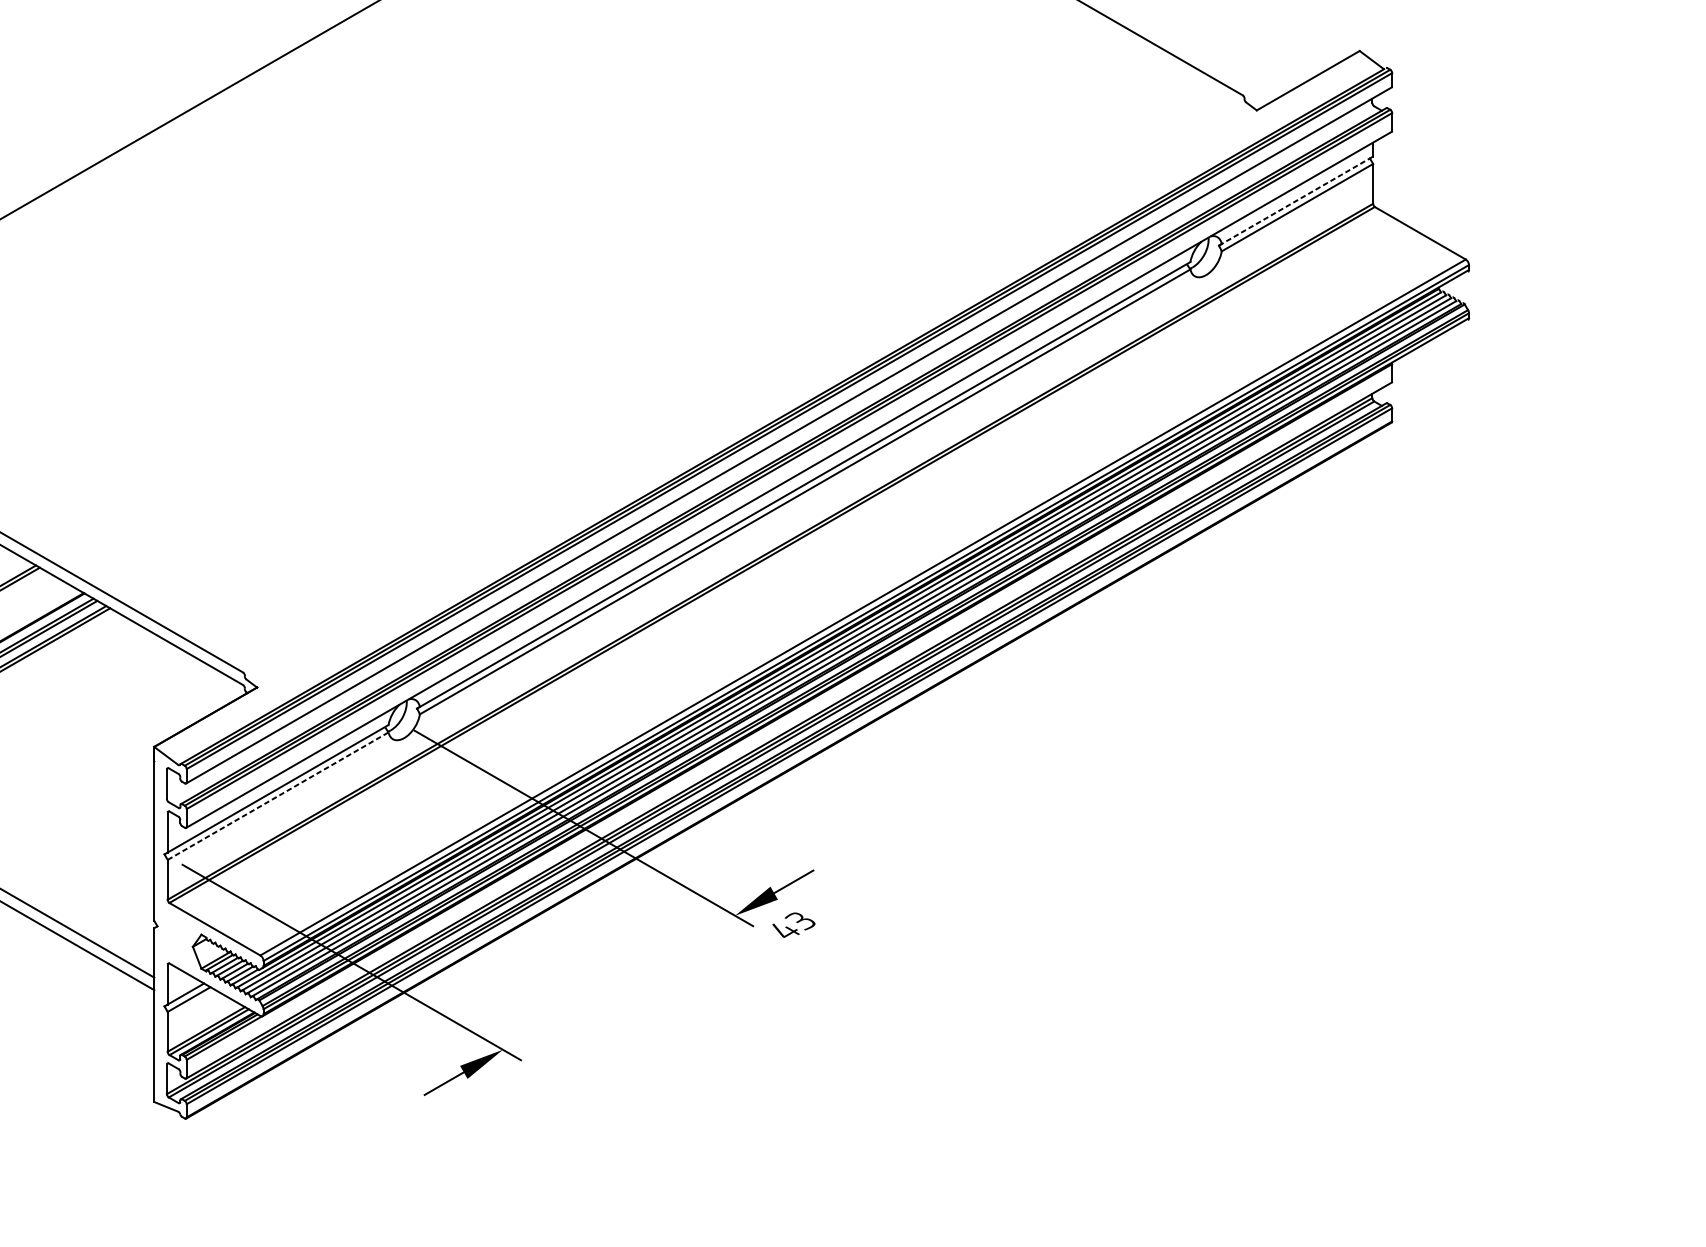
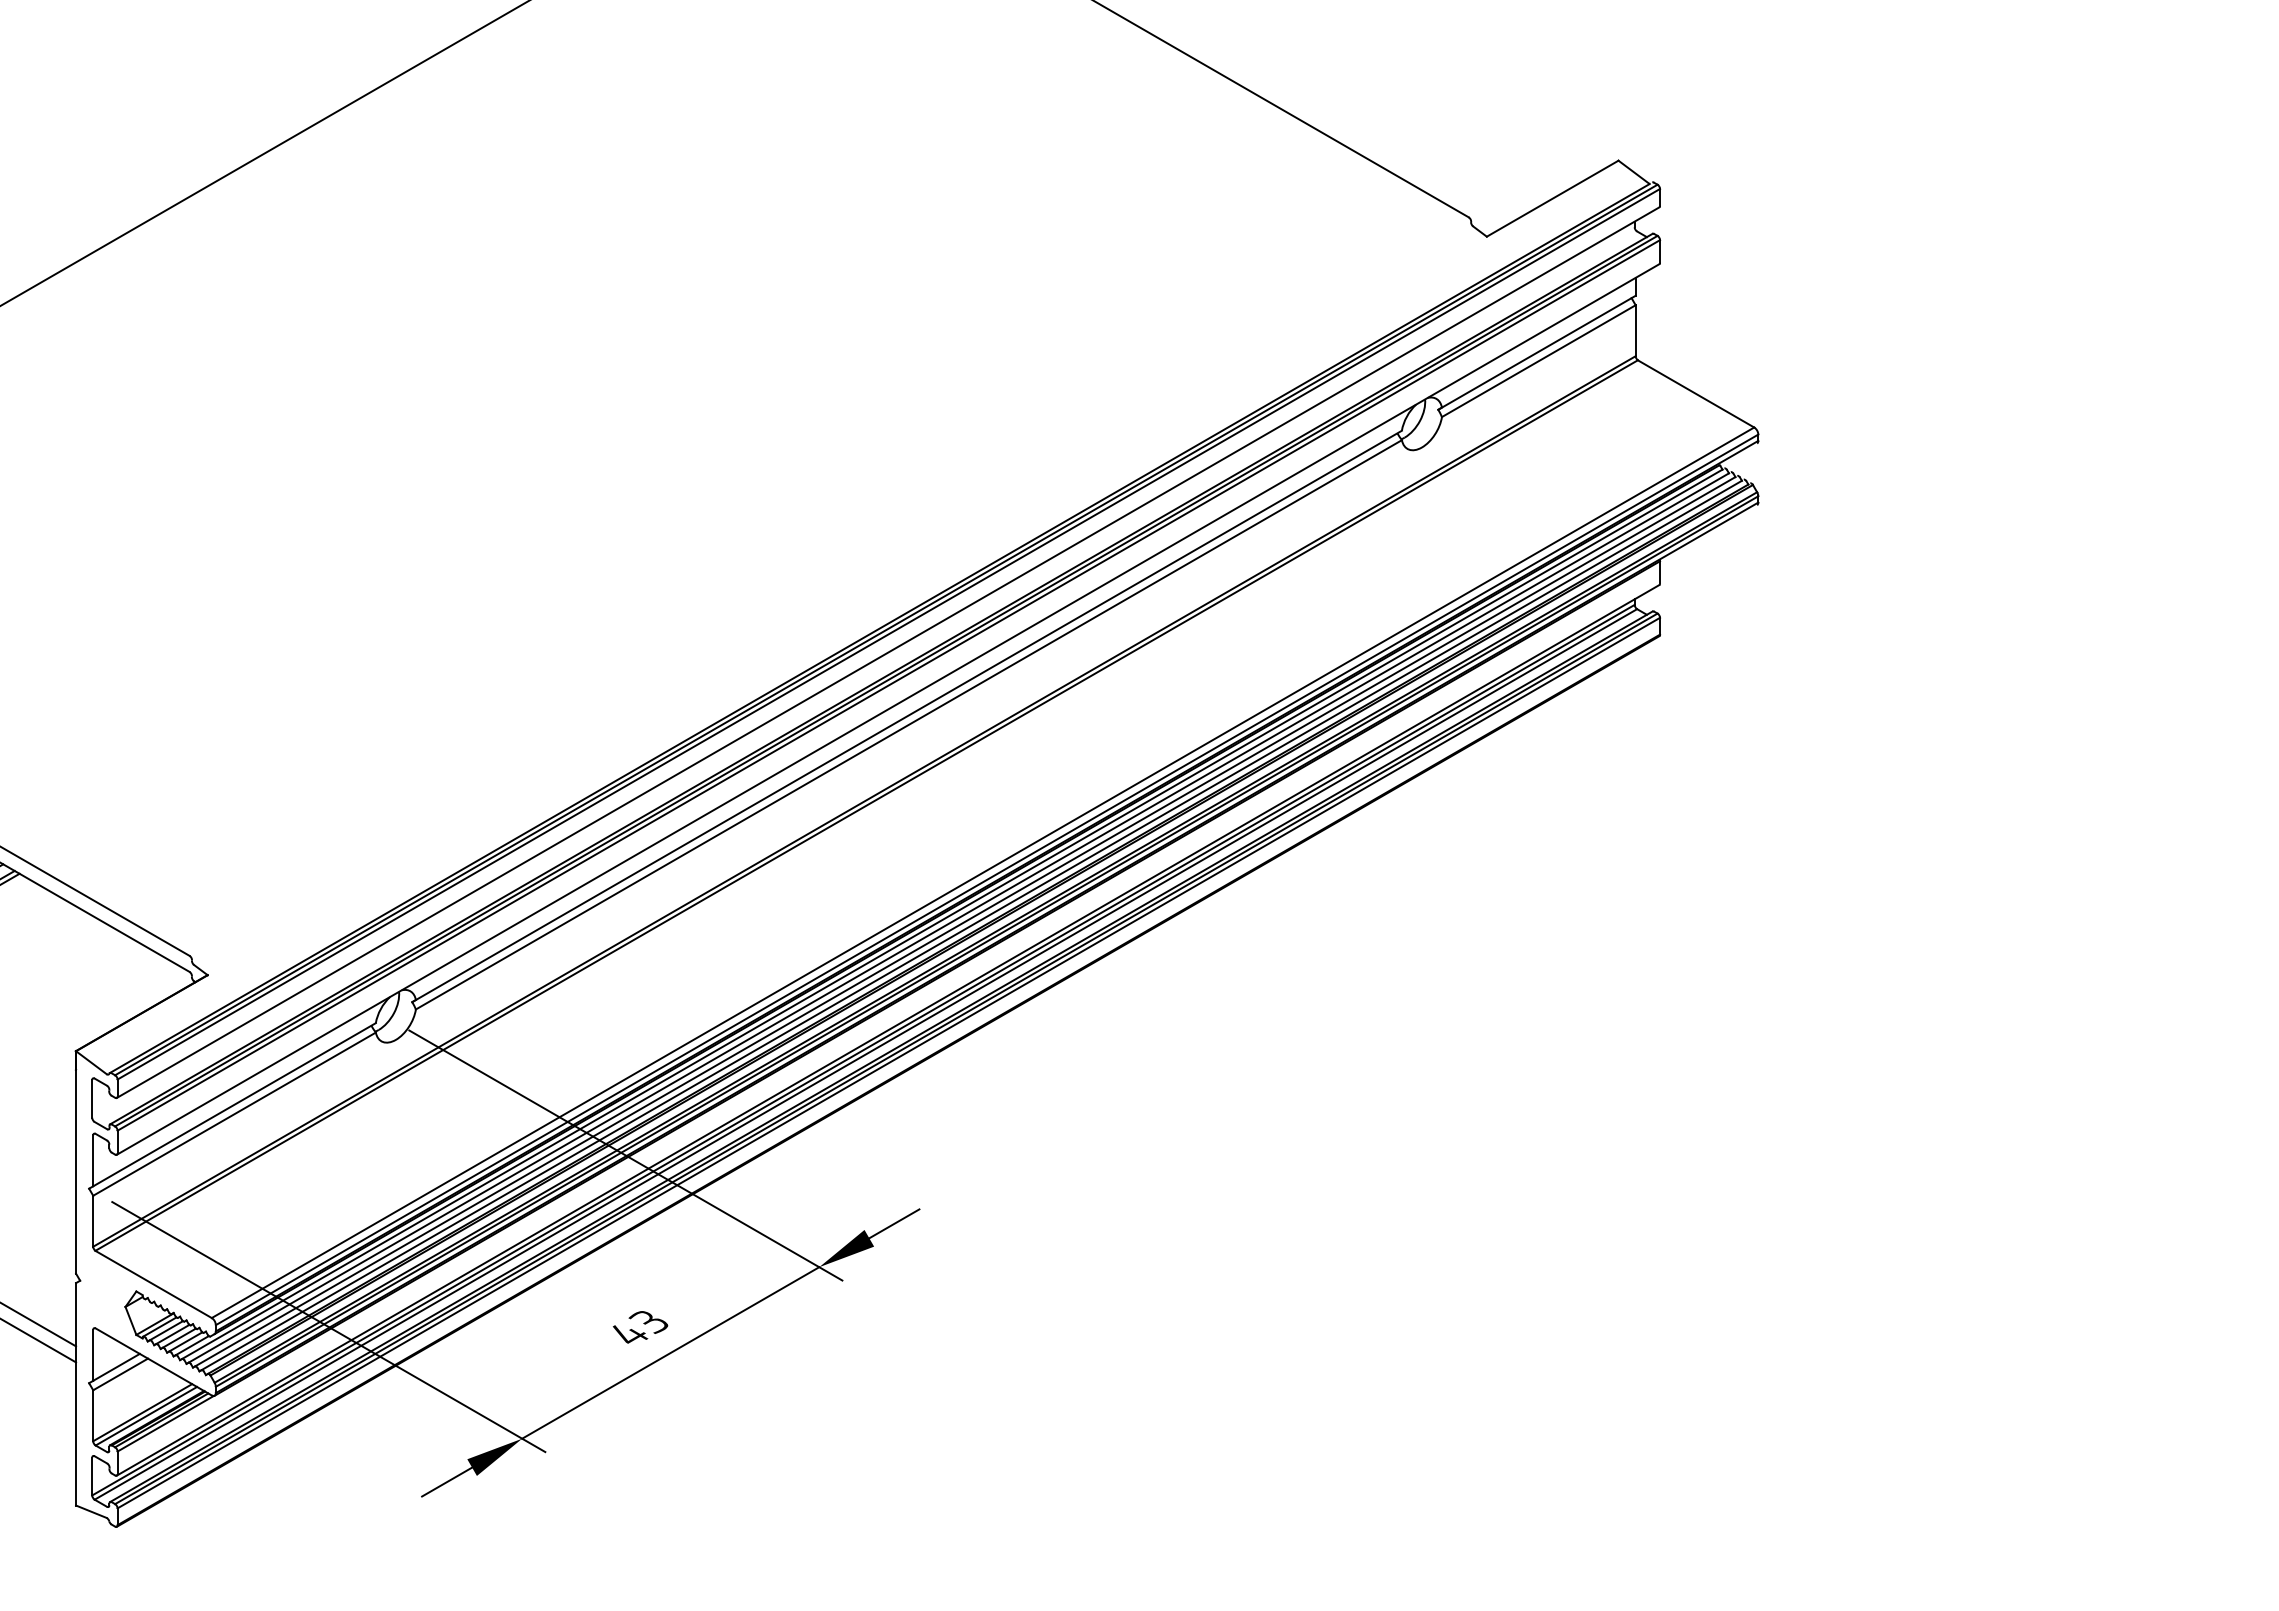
line: (1295, 200) -> (1536, 352), dashed -> solid
line: (278, 795) -> (234, 1113), dashed -> solid
text: (793, 925) -> (640, 1327), moved
line: (618, 982) -> (670, 1352), added

